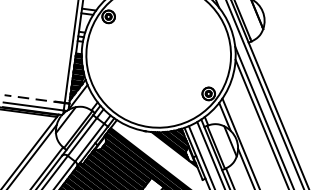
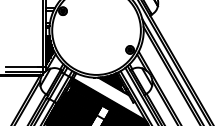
line: (34, 99) -> (24, 67), dashed -> solid

